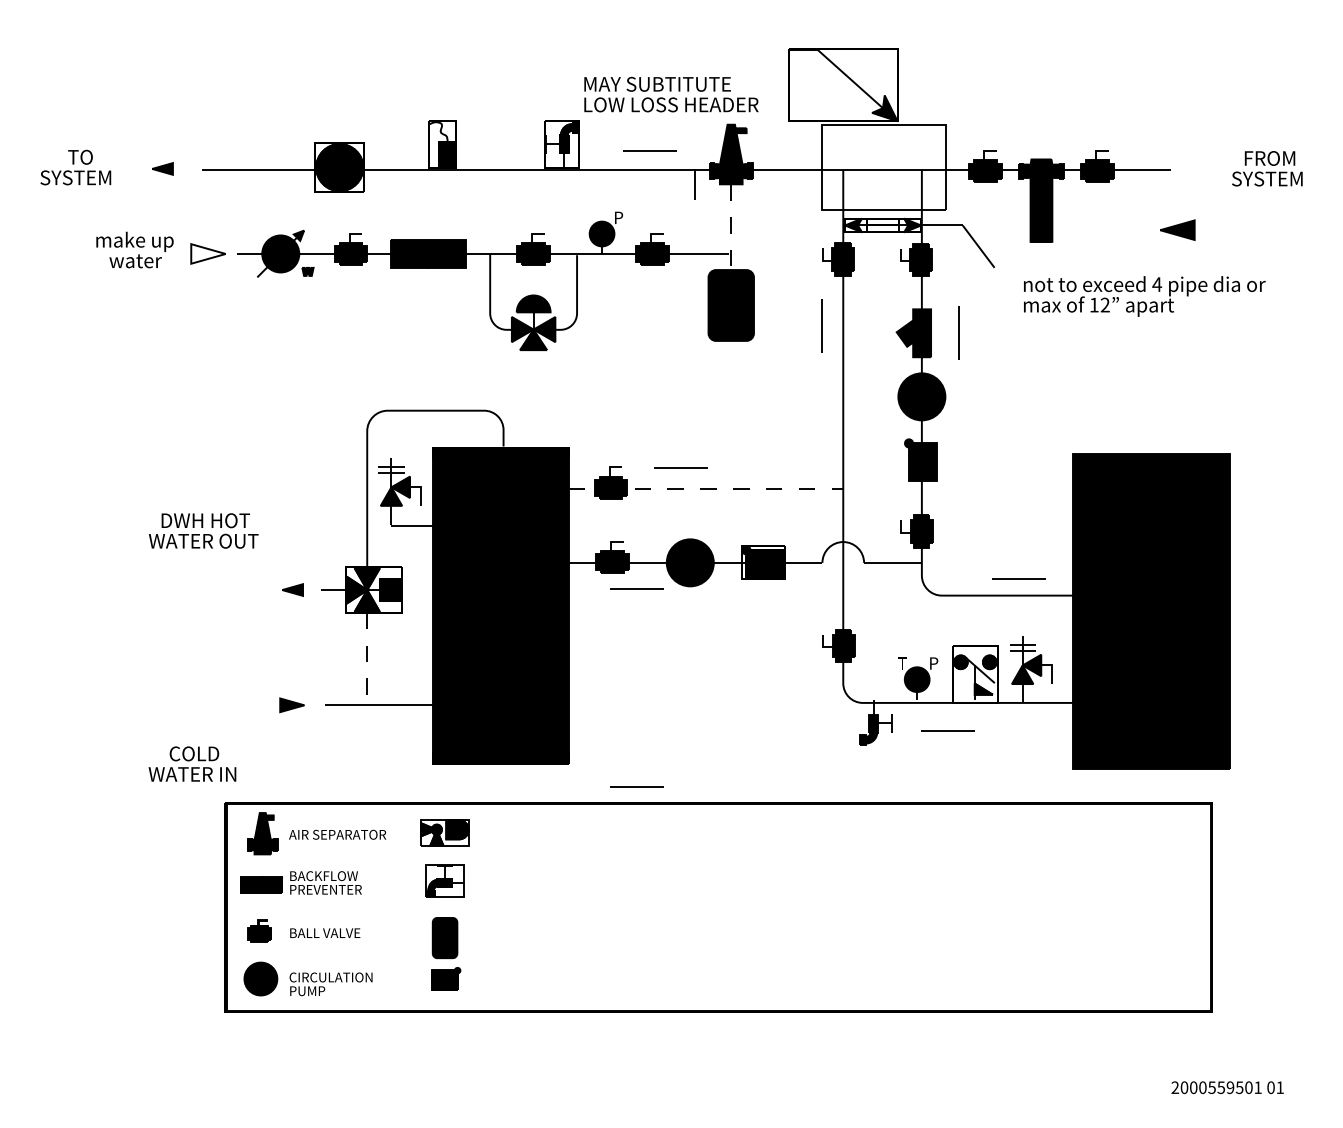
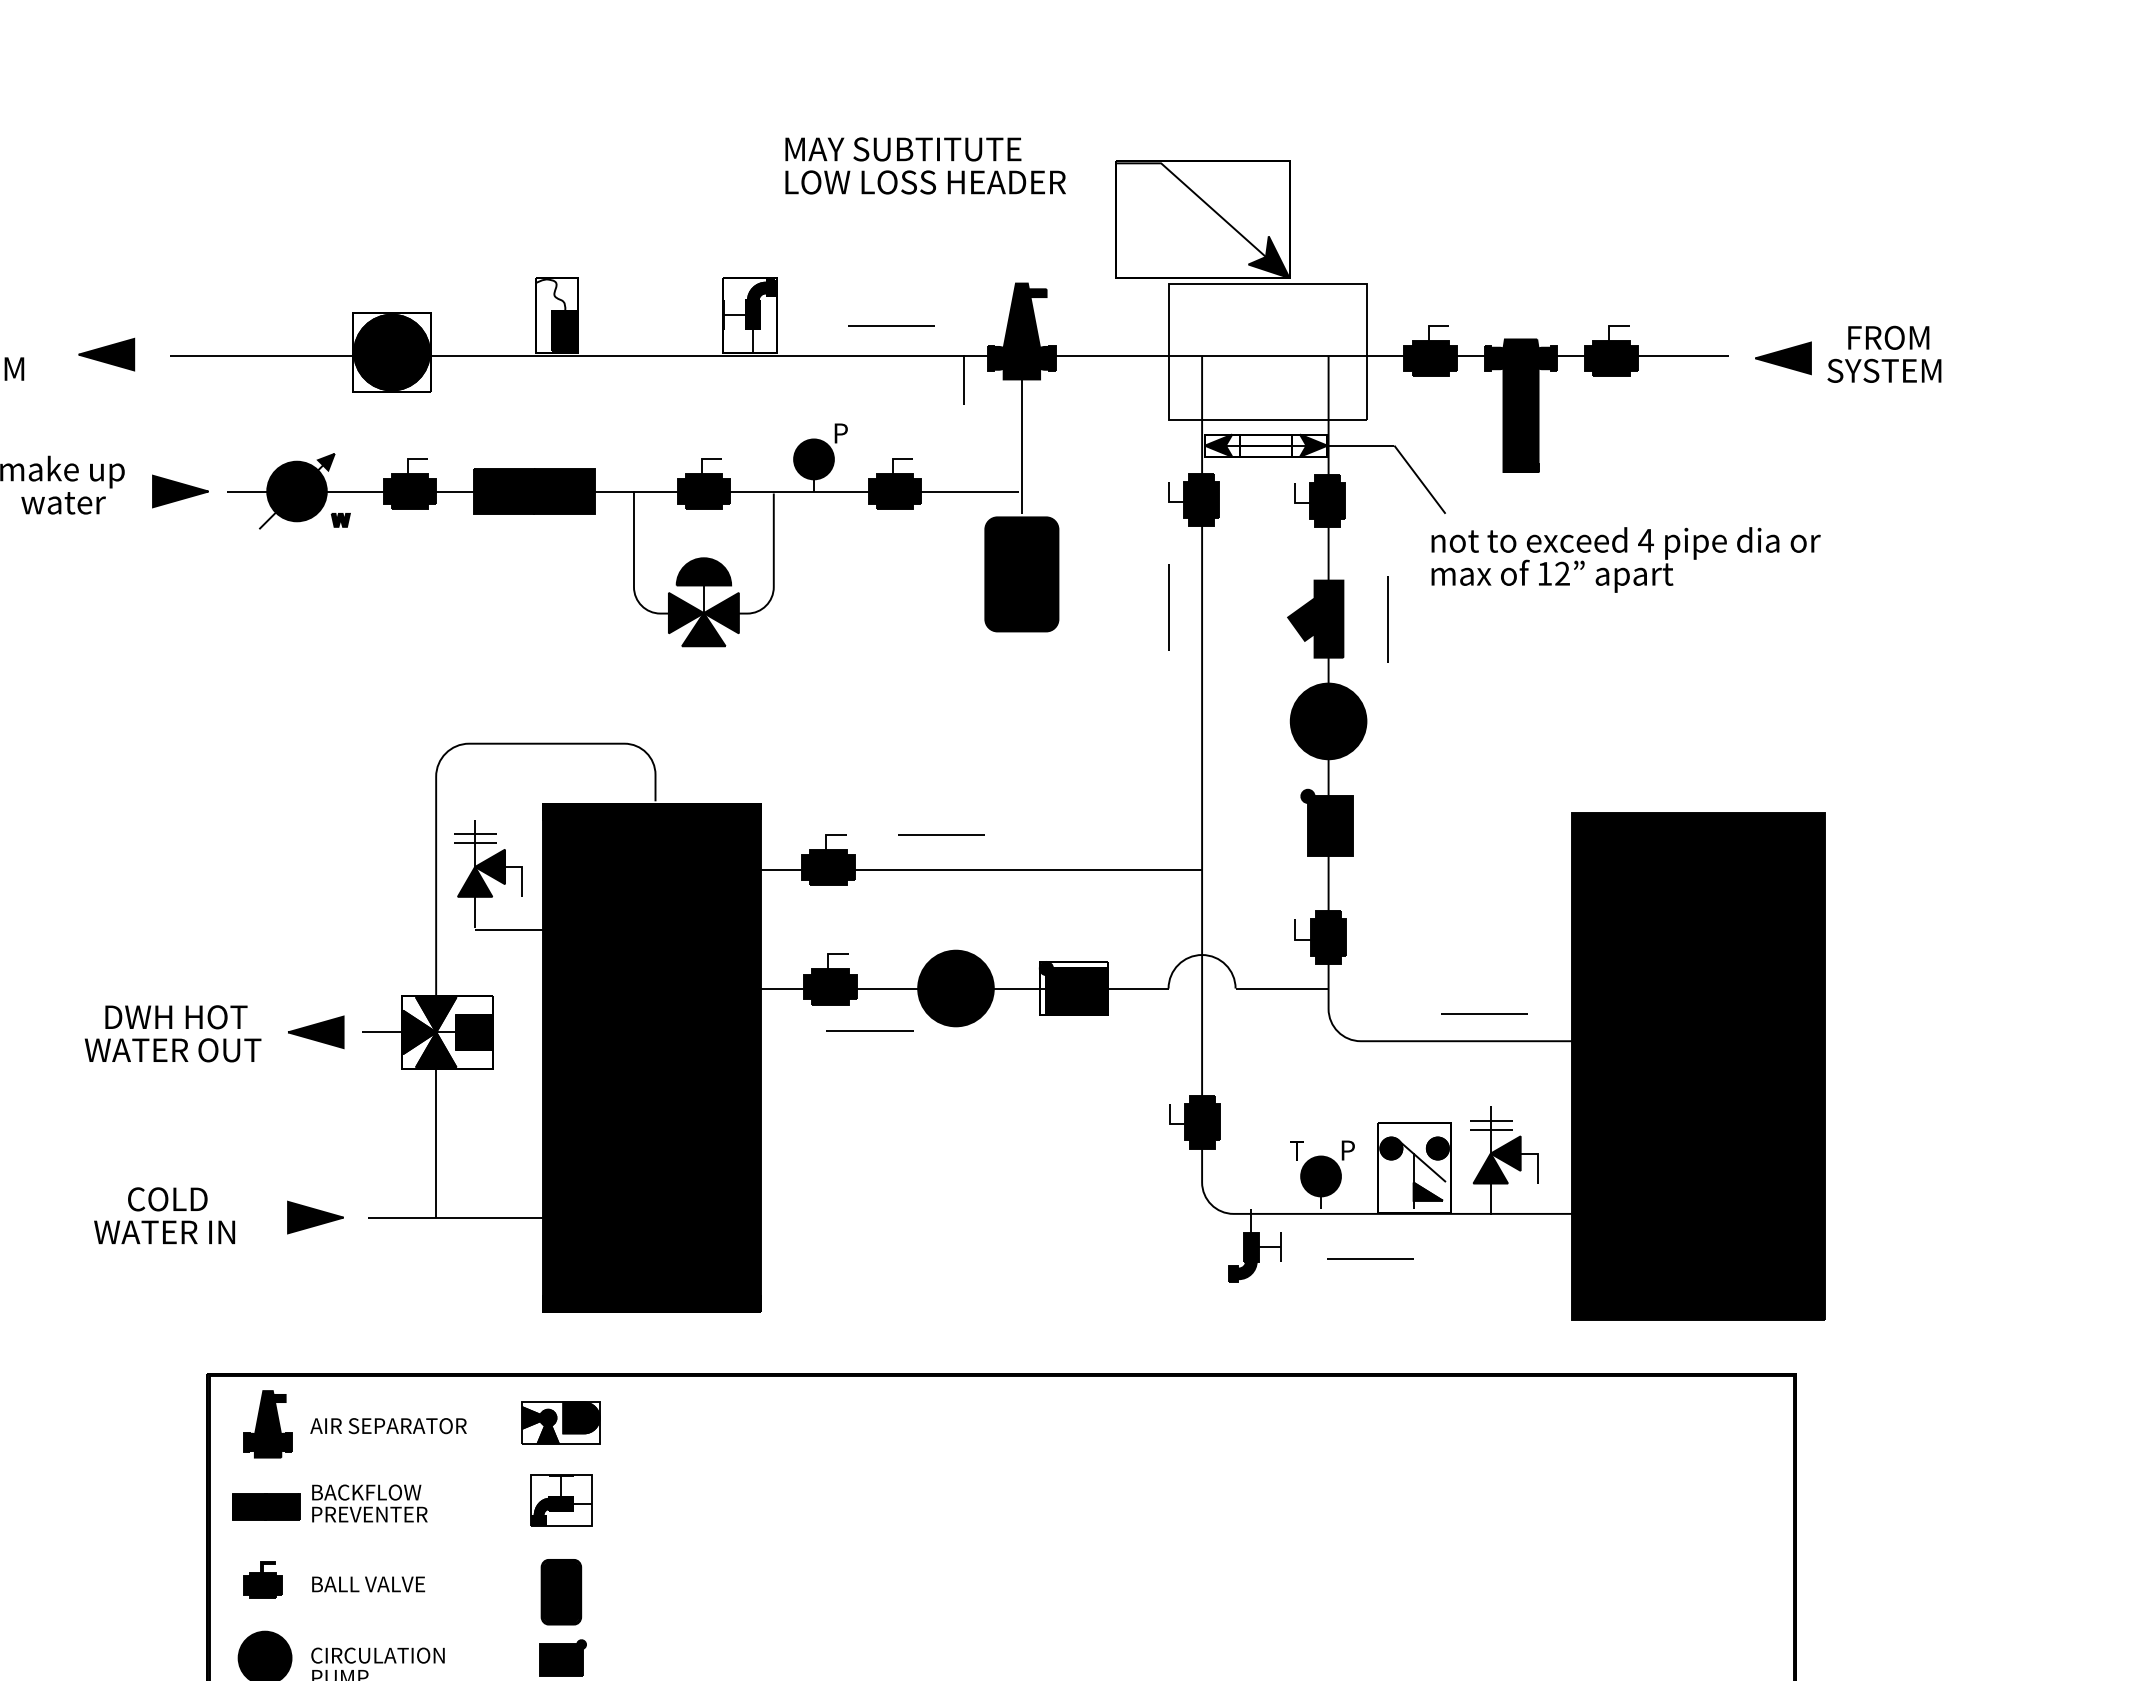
text: (671, 94) -> (925, 165), moved
part: (162, 168) -> (106, 353), size x1.67
line: (731, 226) -> (1022, 447), dashed -> solid
part: (1177, 229) -> (1783, 357), moved
fill: (208, 253) -> (180, 490), added
text: (1144, 296) -> (1625, 559), moved
line: (706, 489) -> (982, 870), dashed -> solid
text: (203, 530) -> (172, 1032), moved
part: (292, 589) -> (315, 1031), size x1.67
line: (367, 659) -> (436, 1144), dashed -> solid
part: (291, 705) -> (314, 1218), size x1.43
text: (192, 763) -> (164, 1214), moved
line: (636, 786) -> (869, 1348), removed

